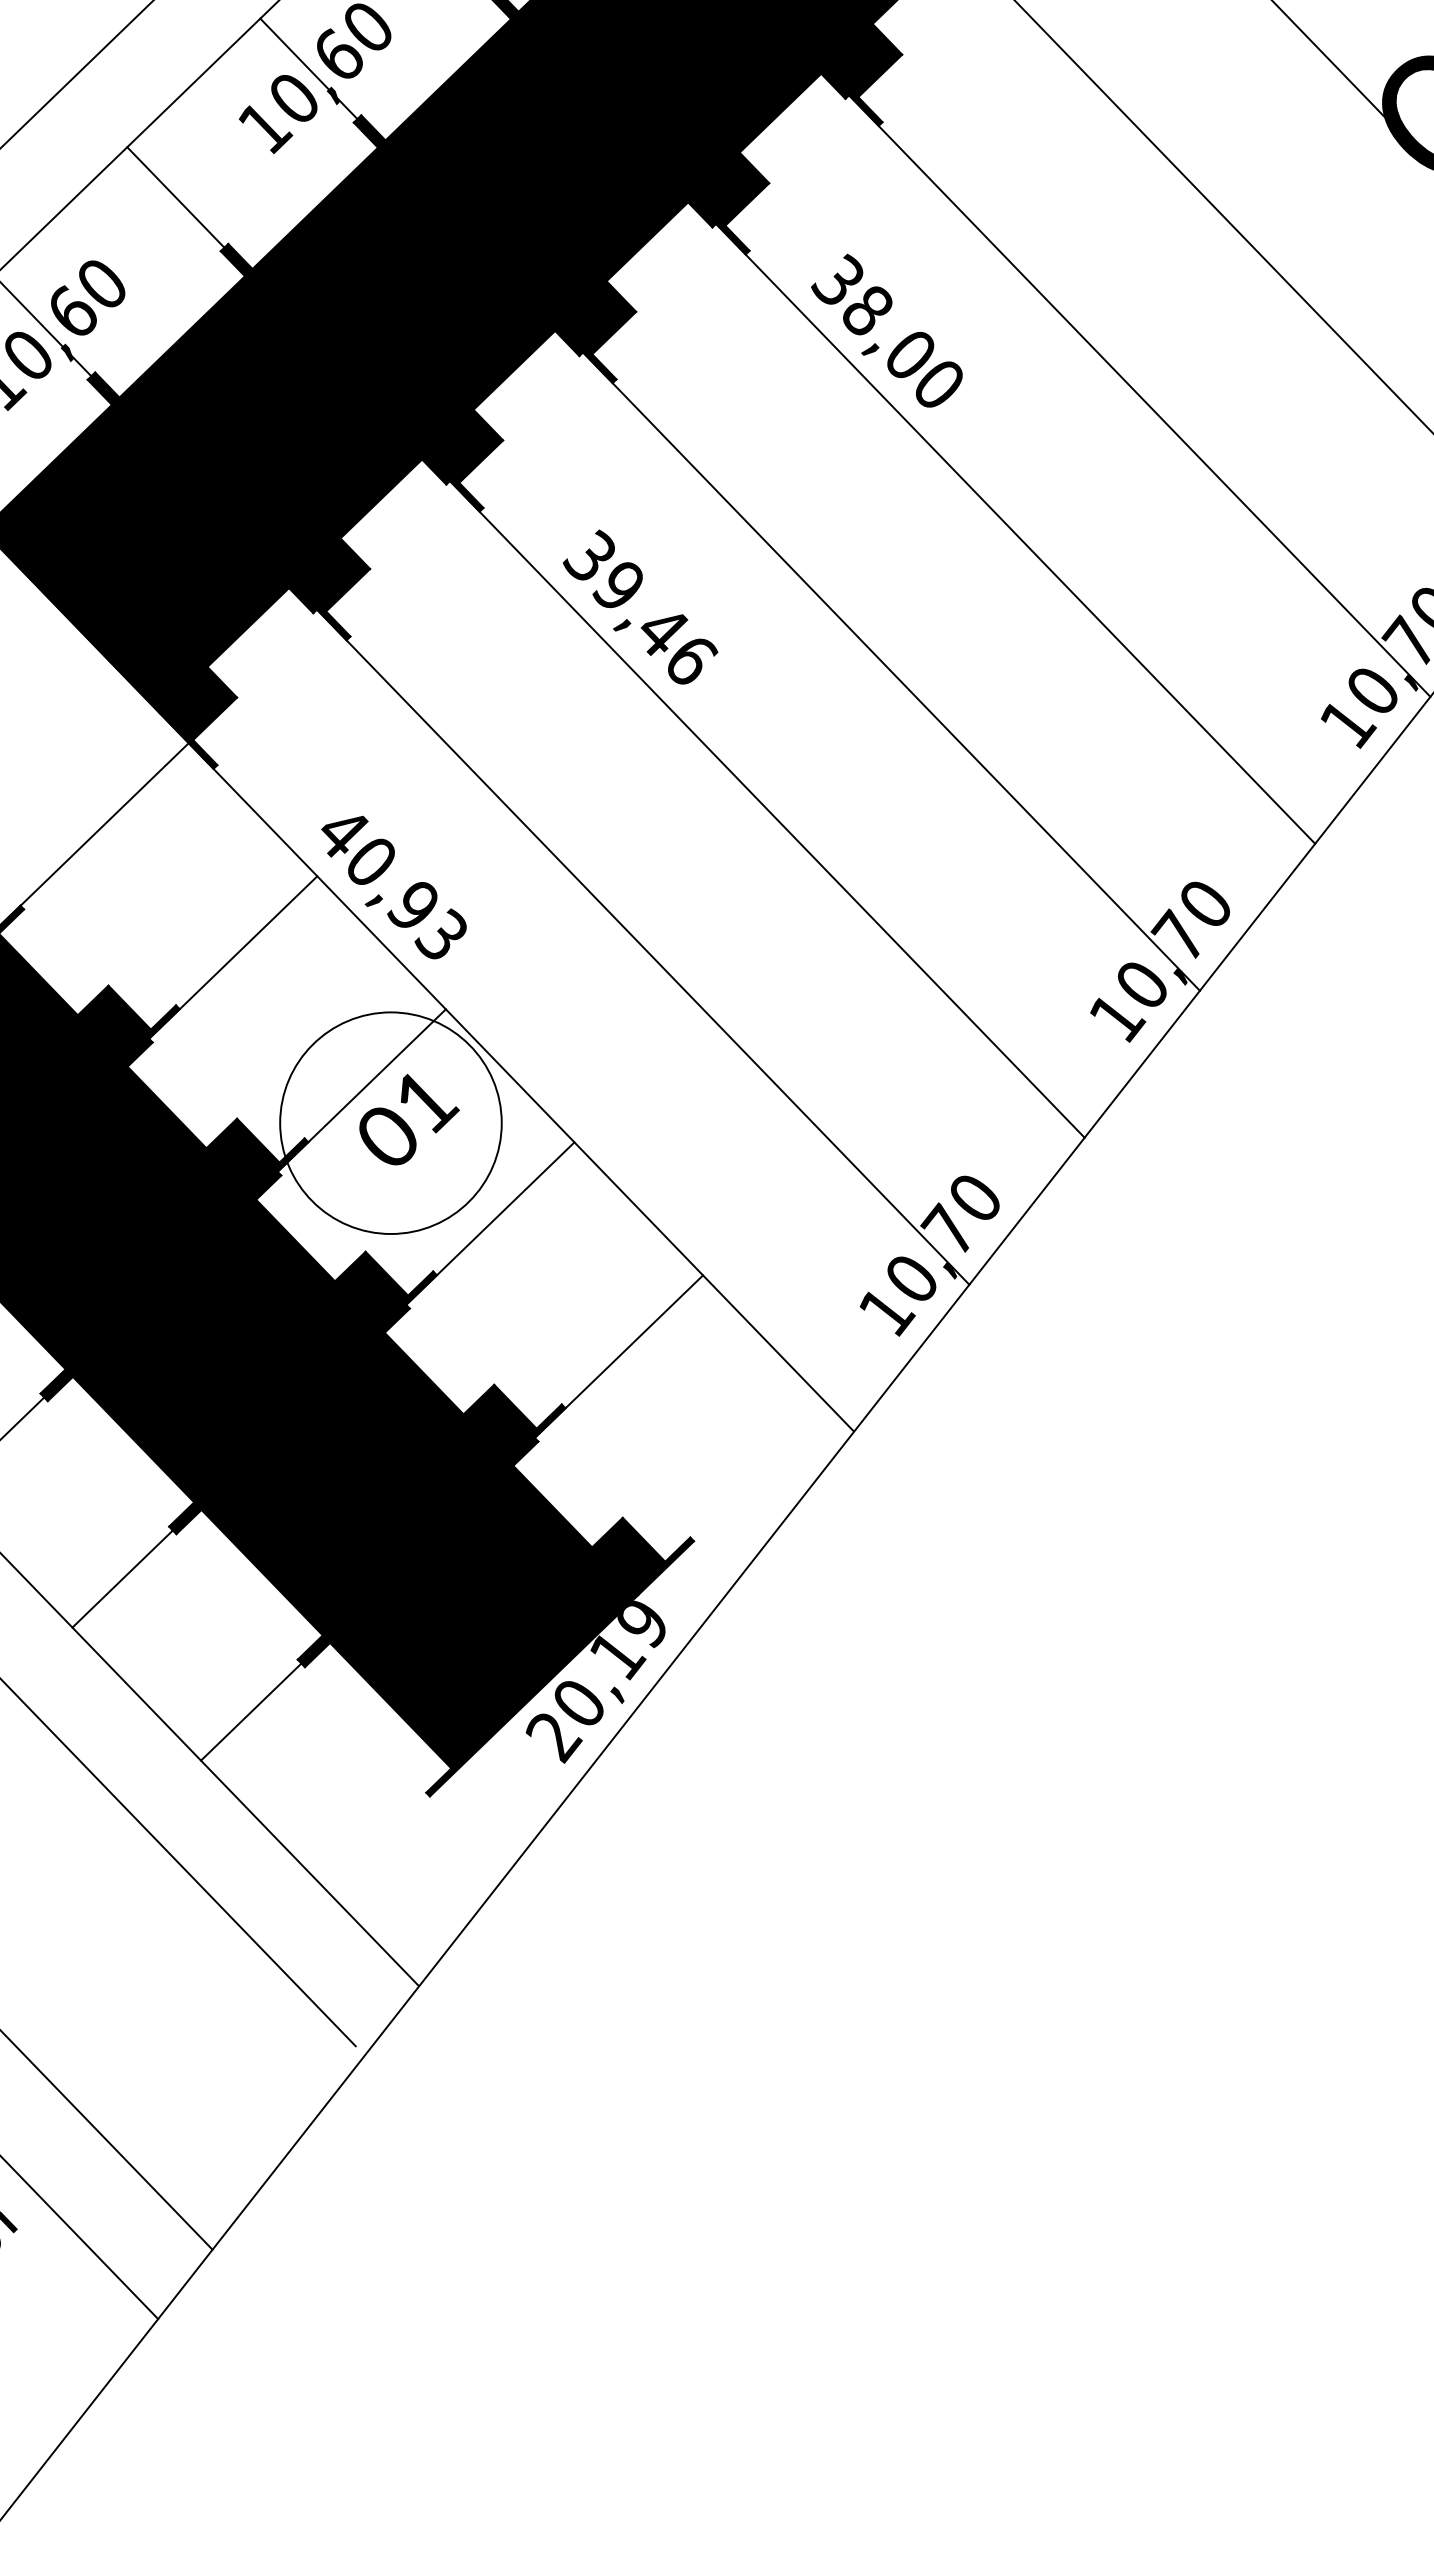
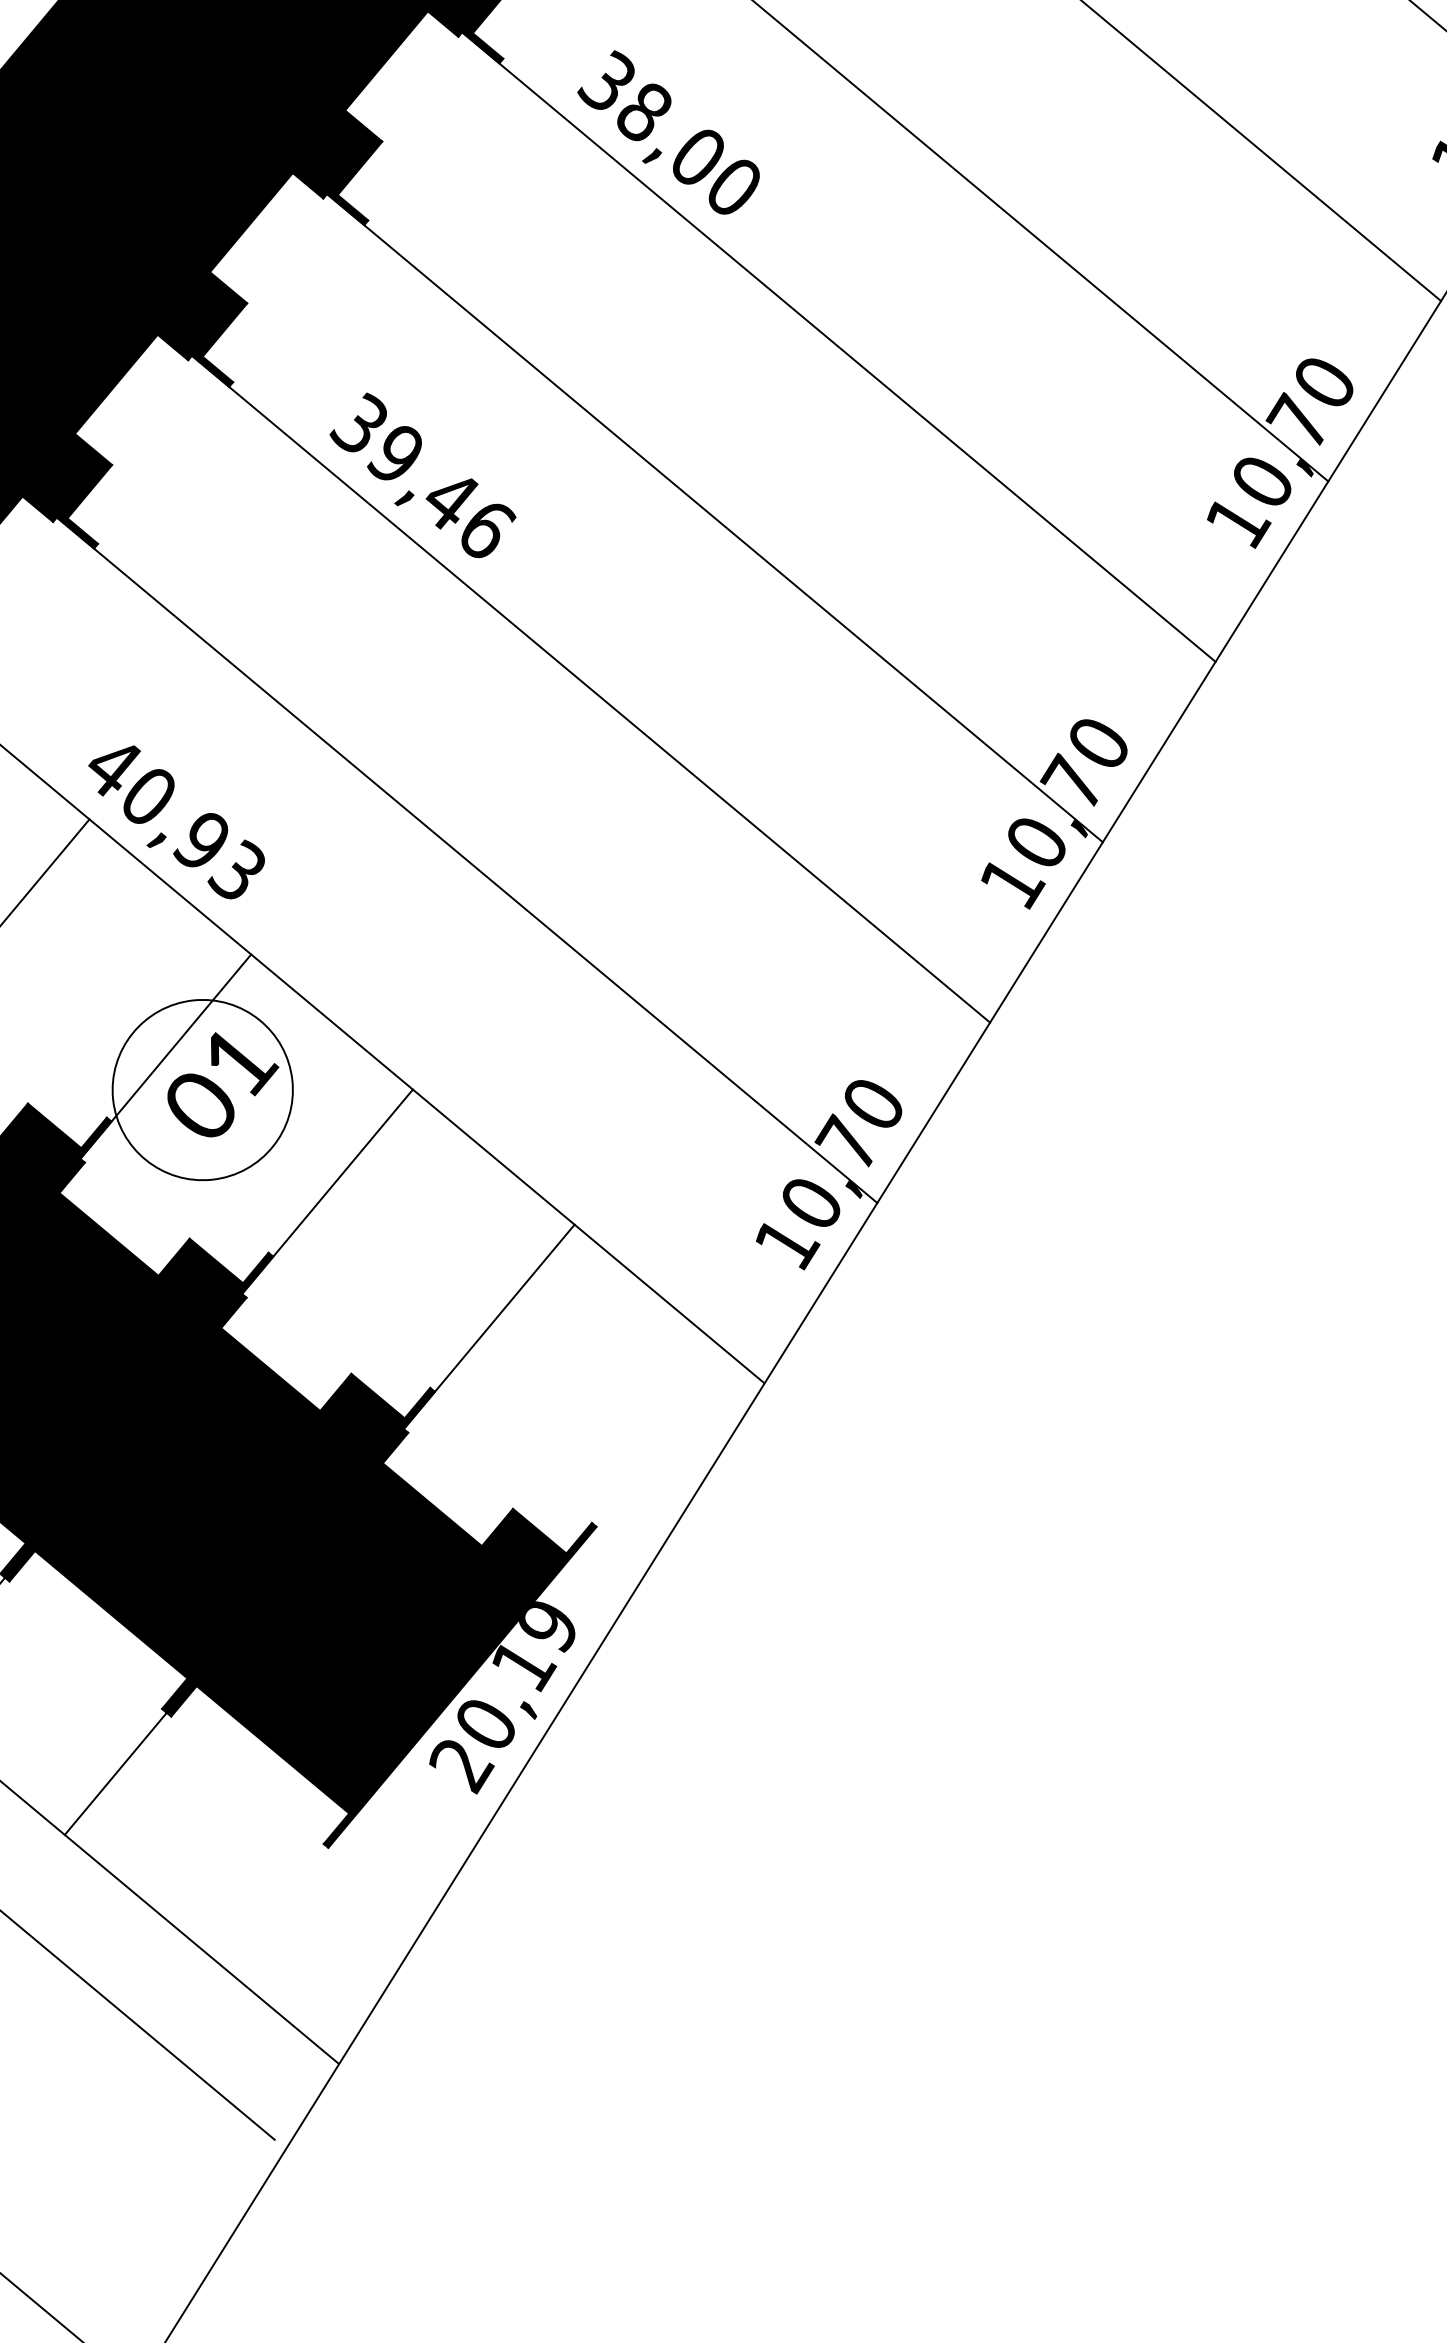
circle: (390, 1123) -> (202, 1090), size x0.71

